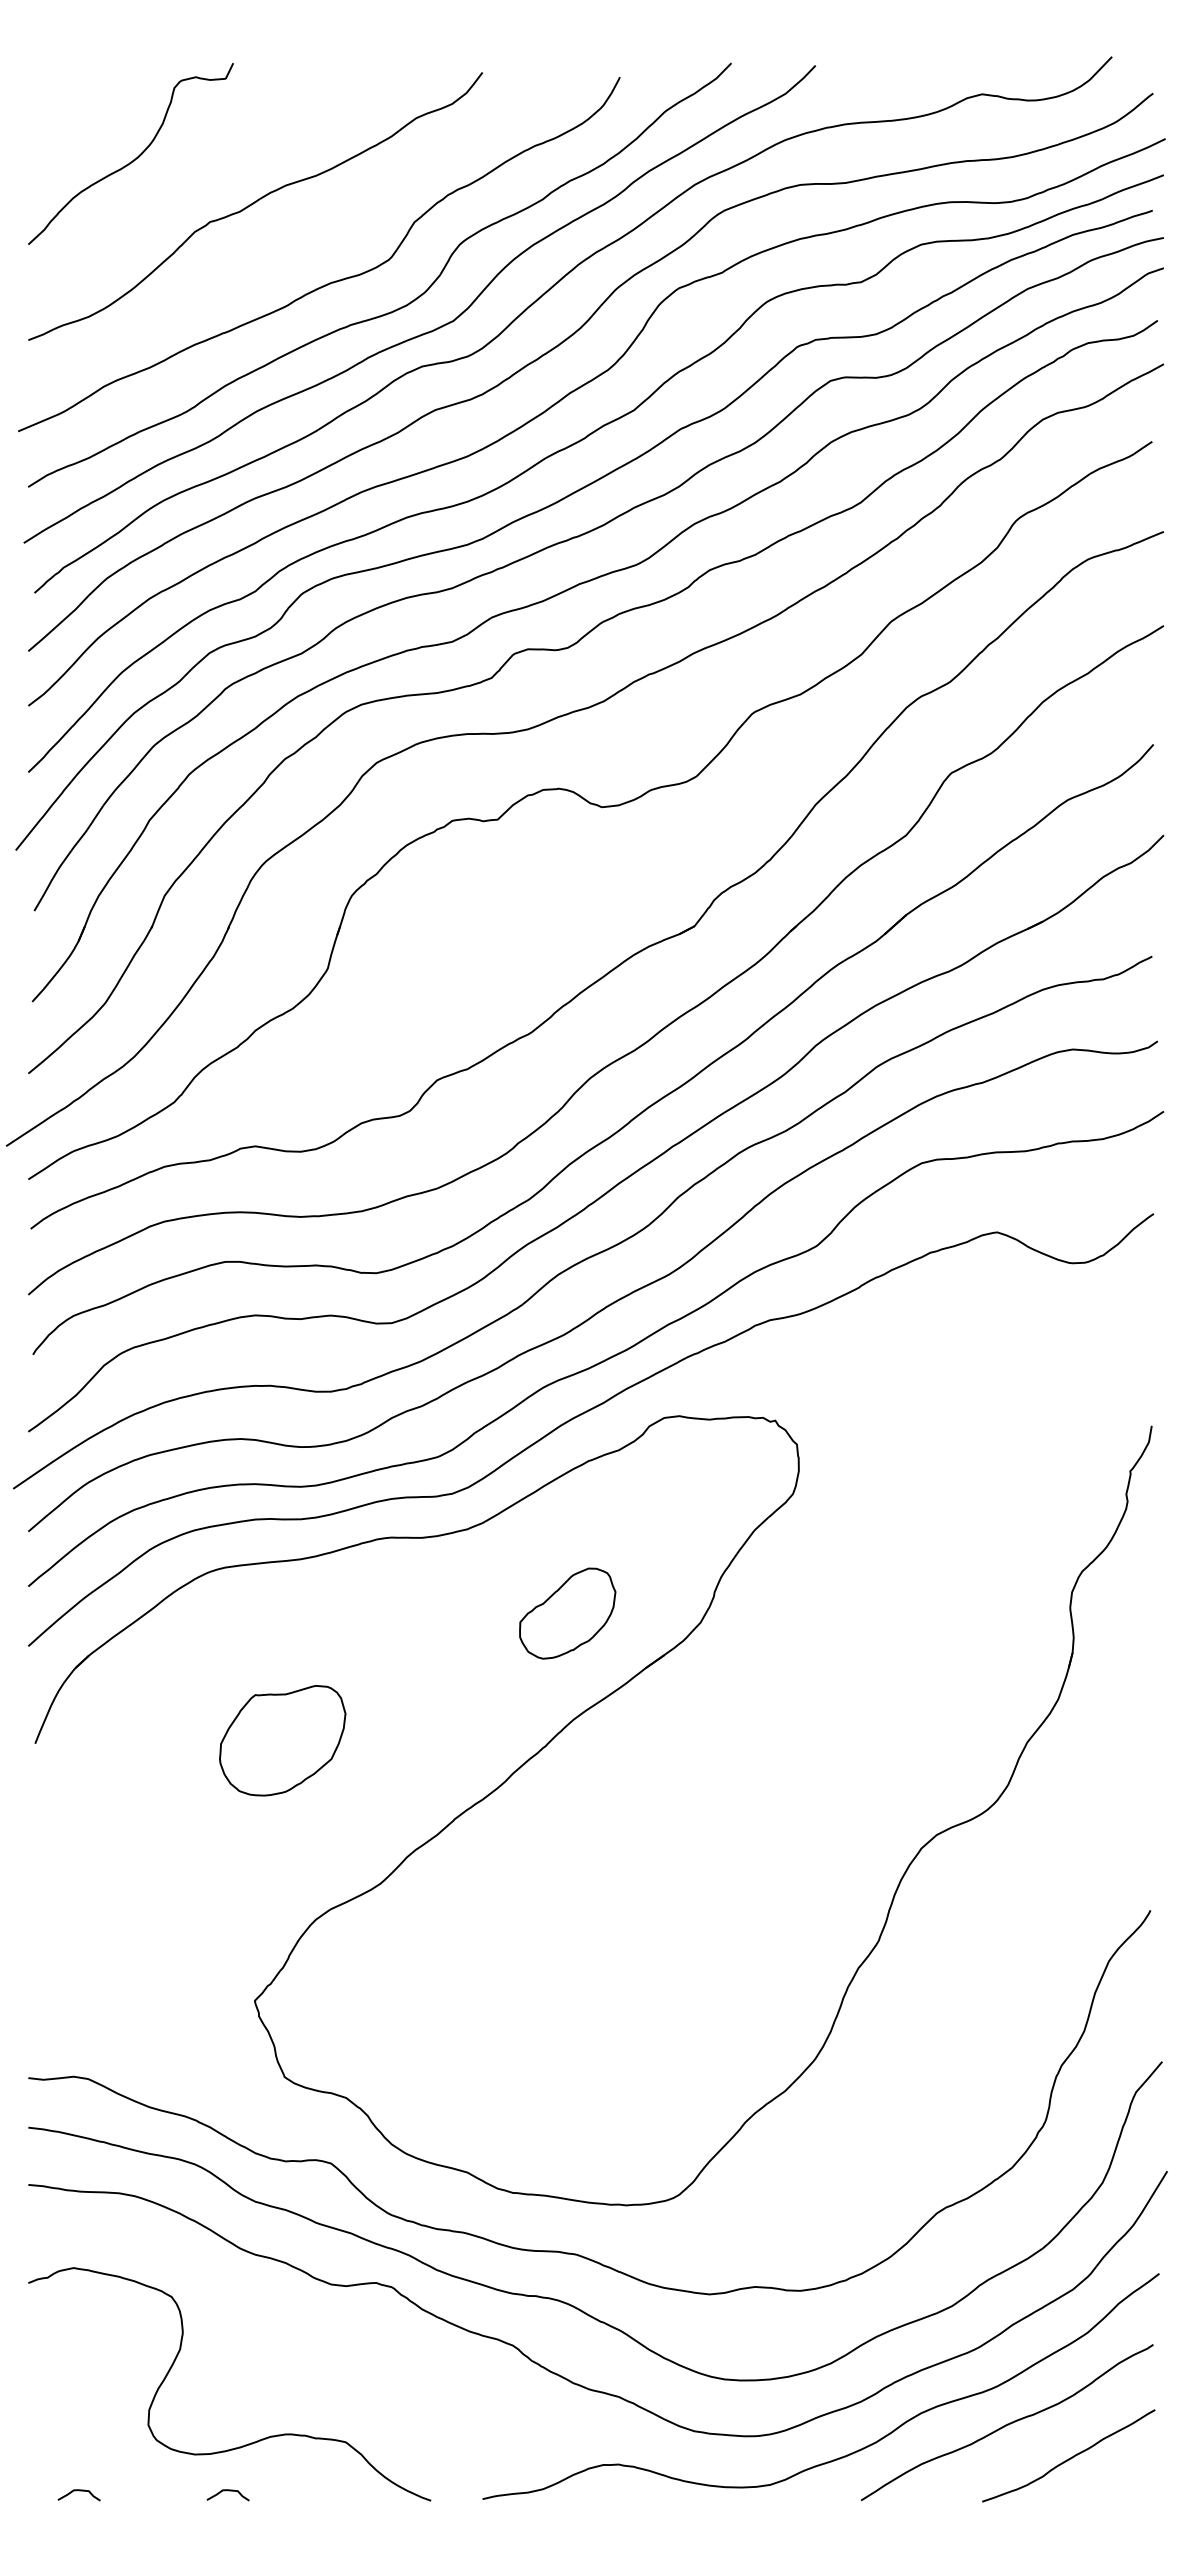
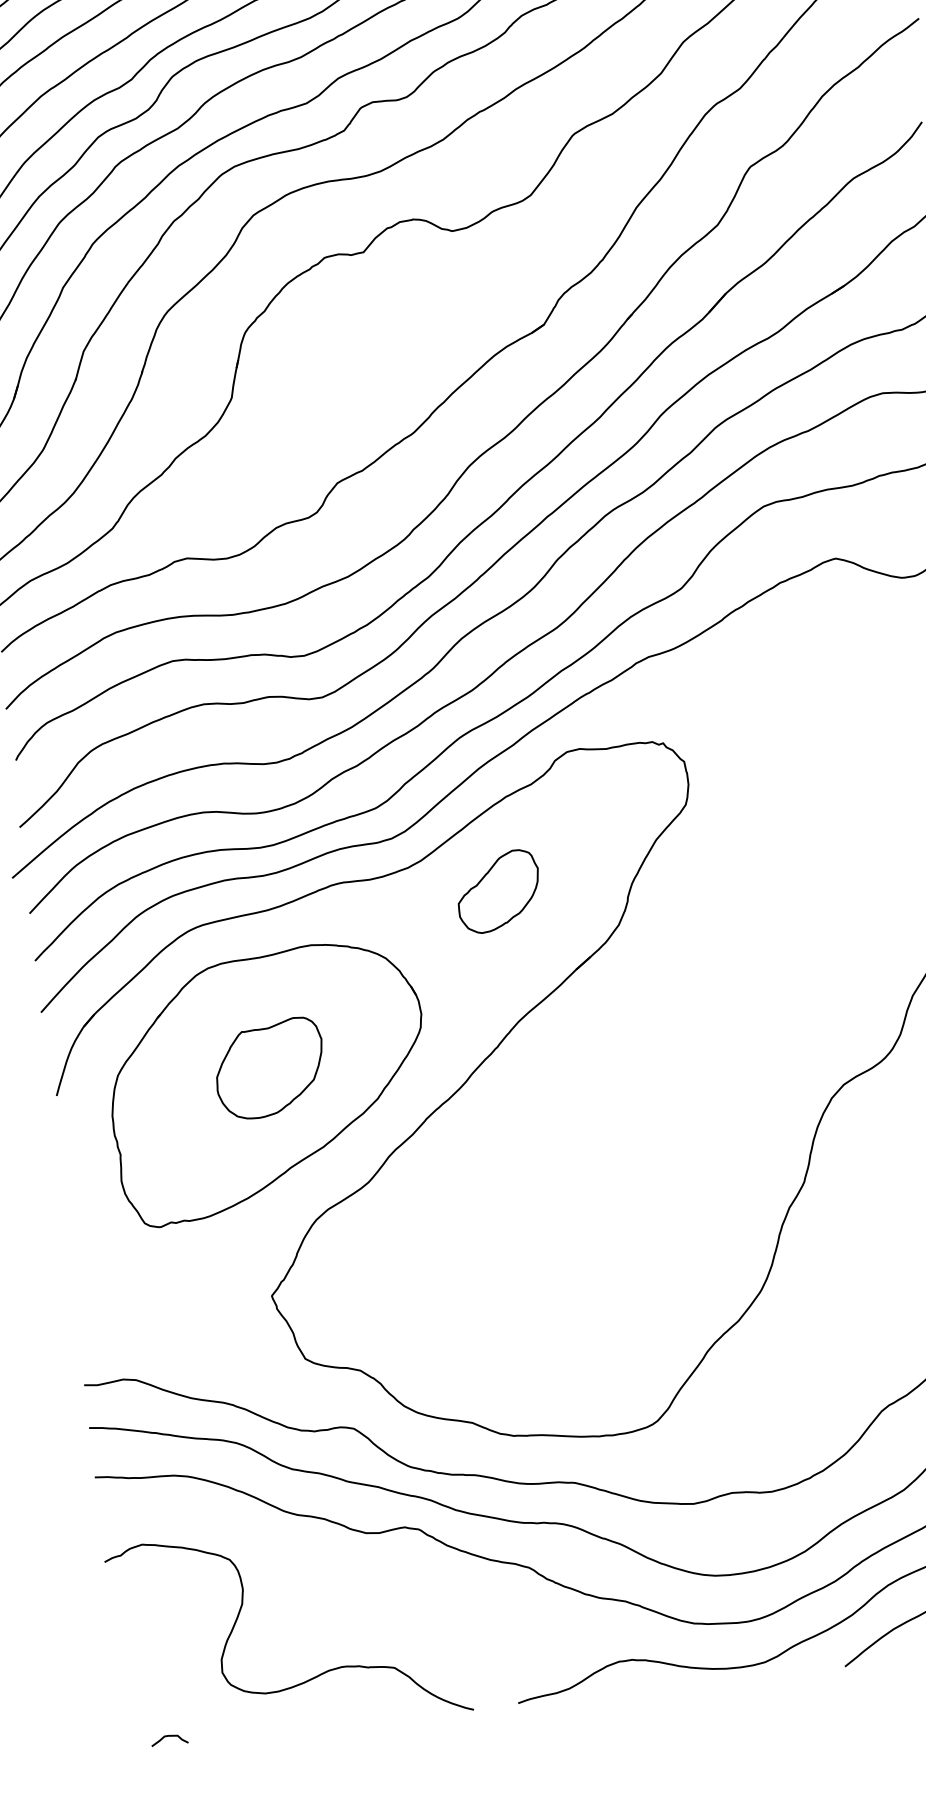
part: (567, 1613) -> (498, 891), moved
part: (279, 1756) -> (268, 1082), added
curve: (227, 2491) -> (297, 1722), removed

